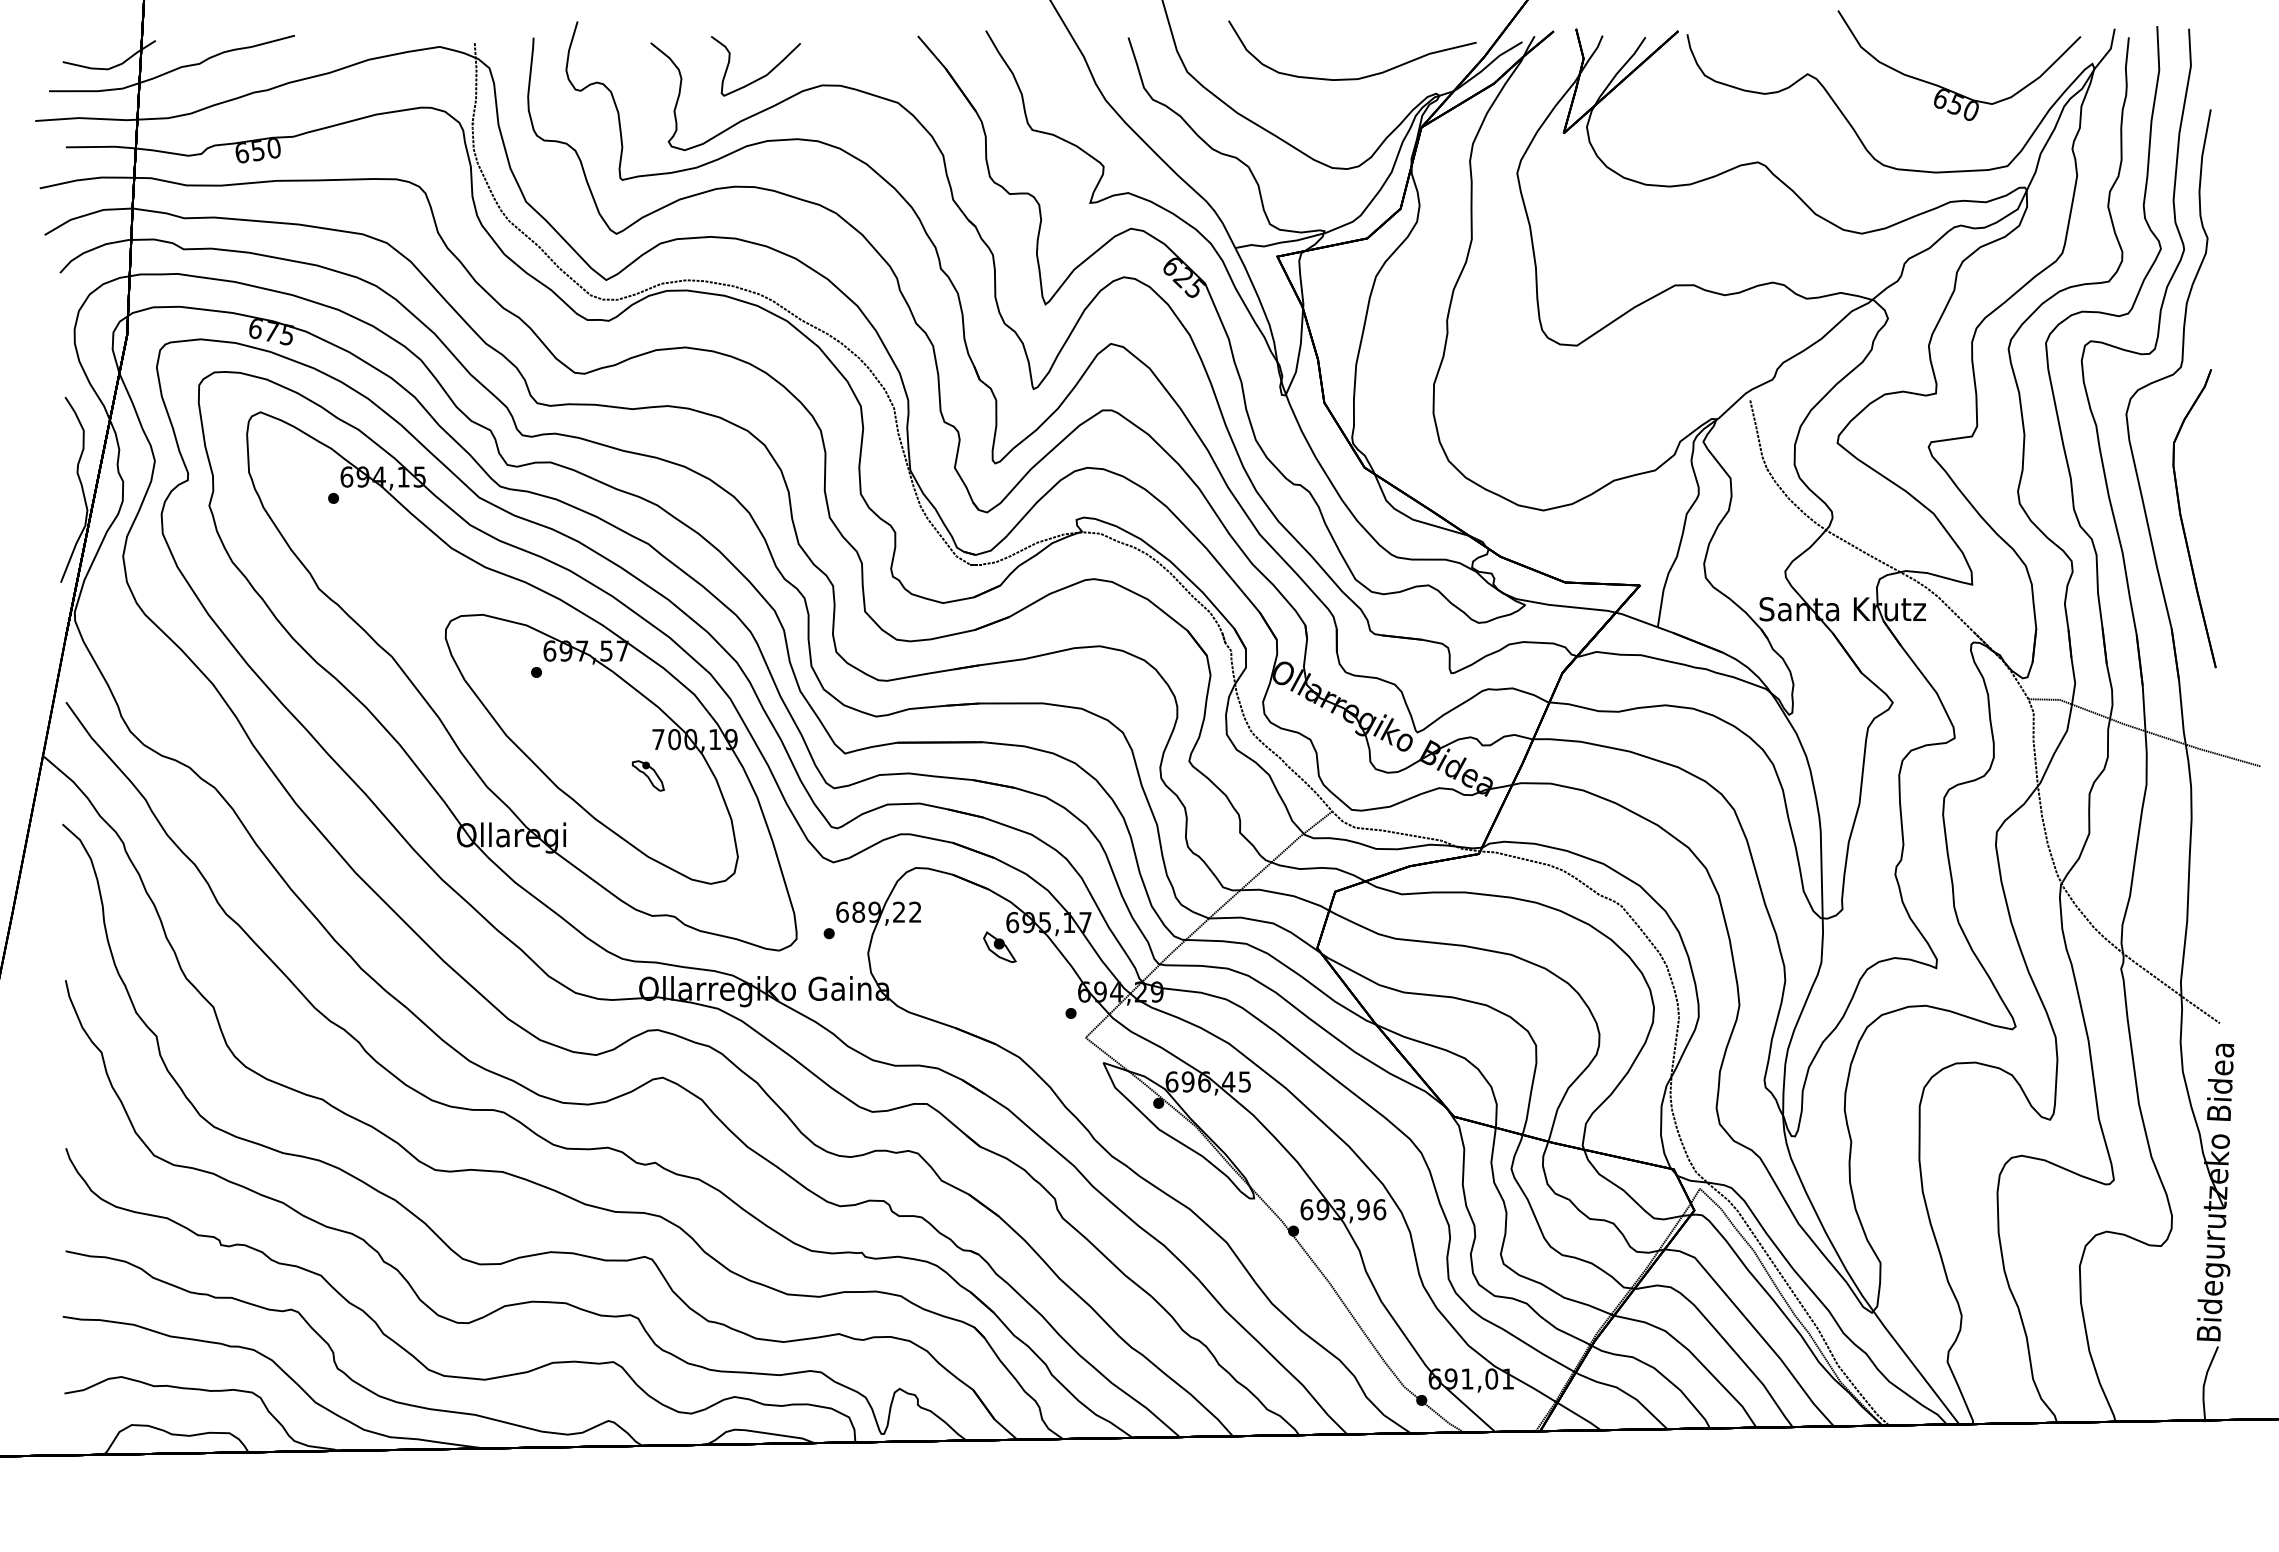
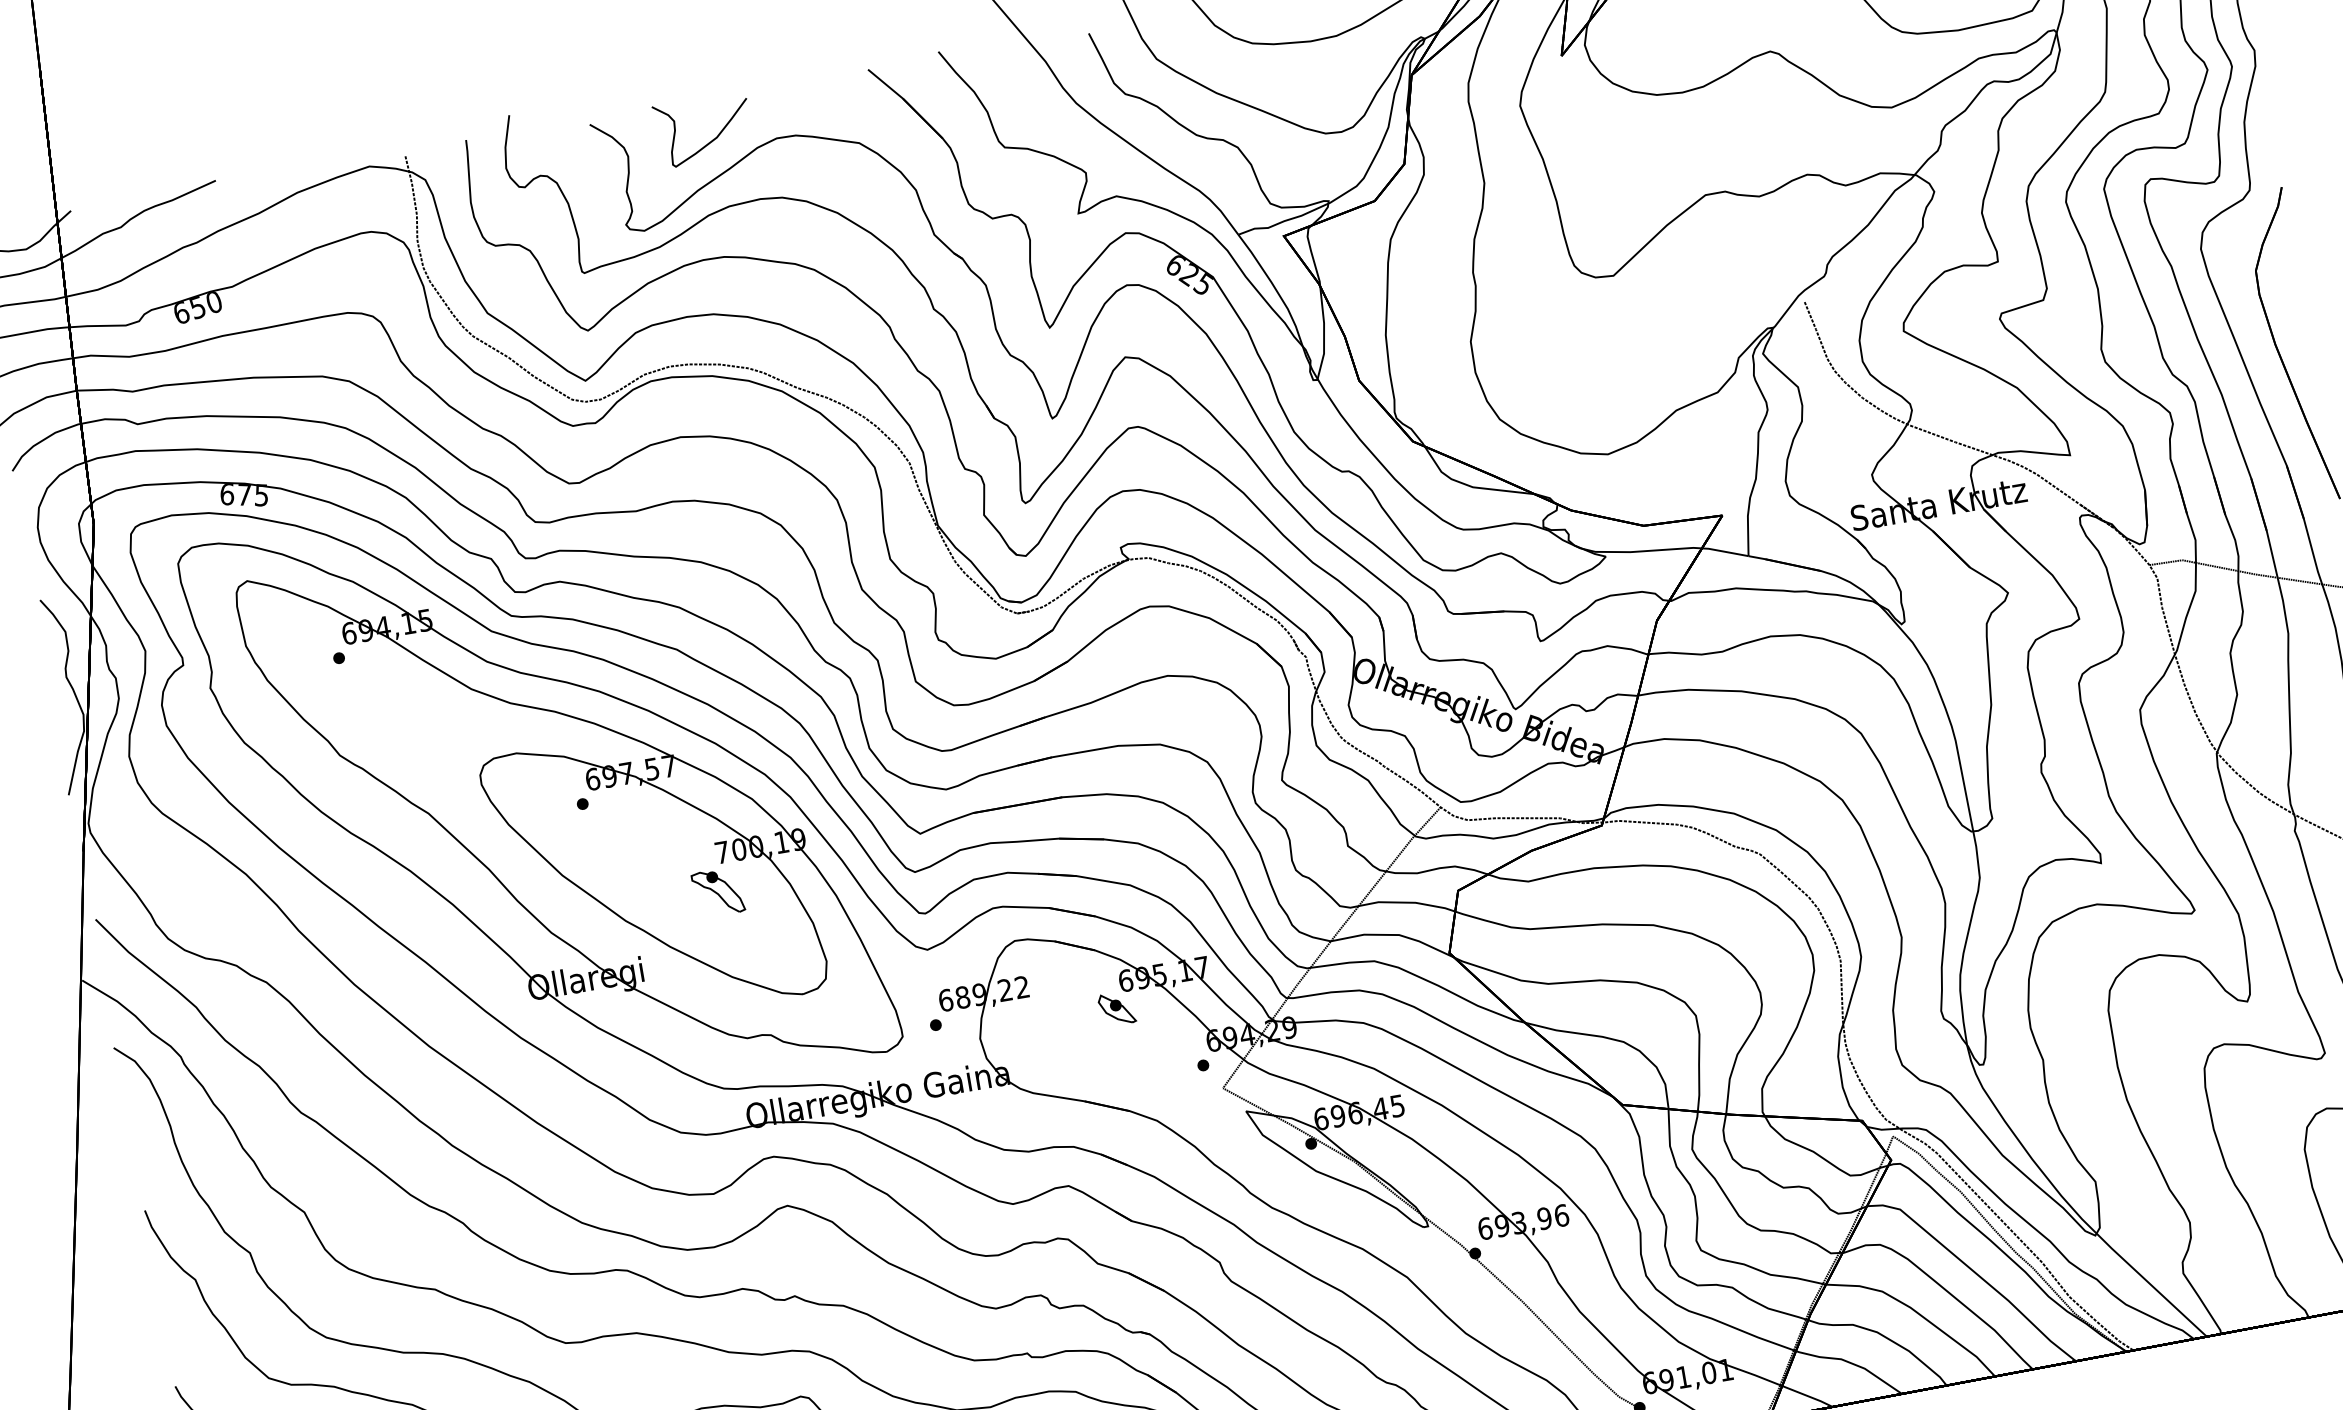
part: (648, 775) -> (718, 891), size x1.43

